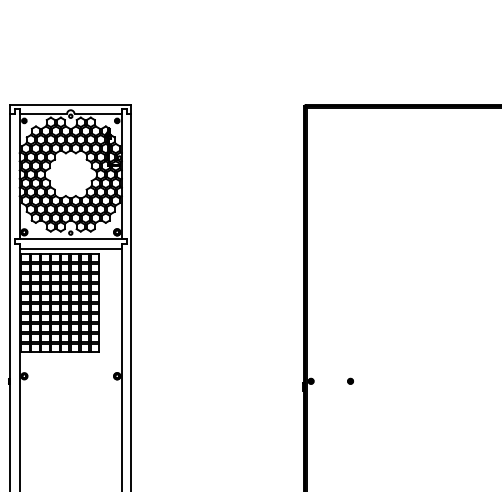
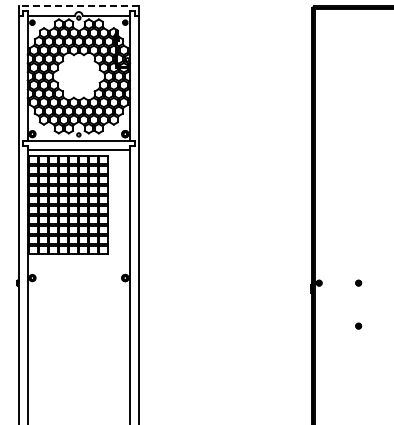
line: (70, 104) -> (78, 6), solid -> dashed
part: (350, 423) -> (358, 325), added

